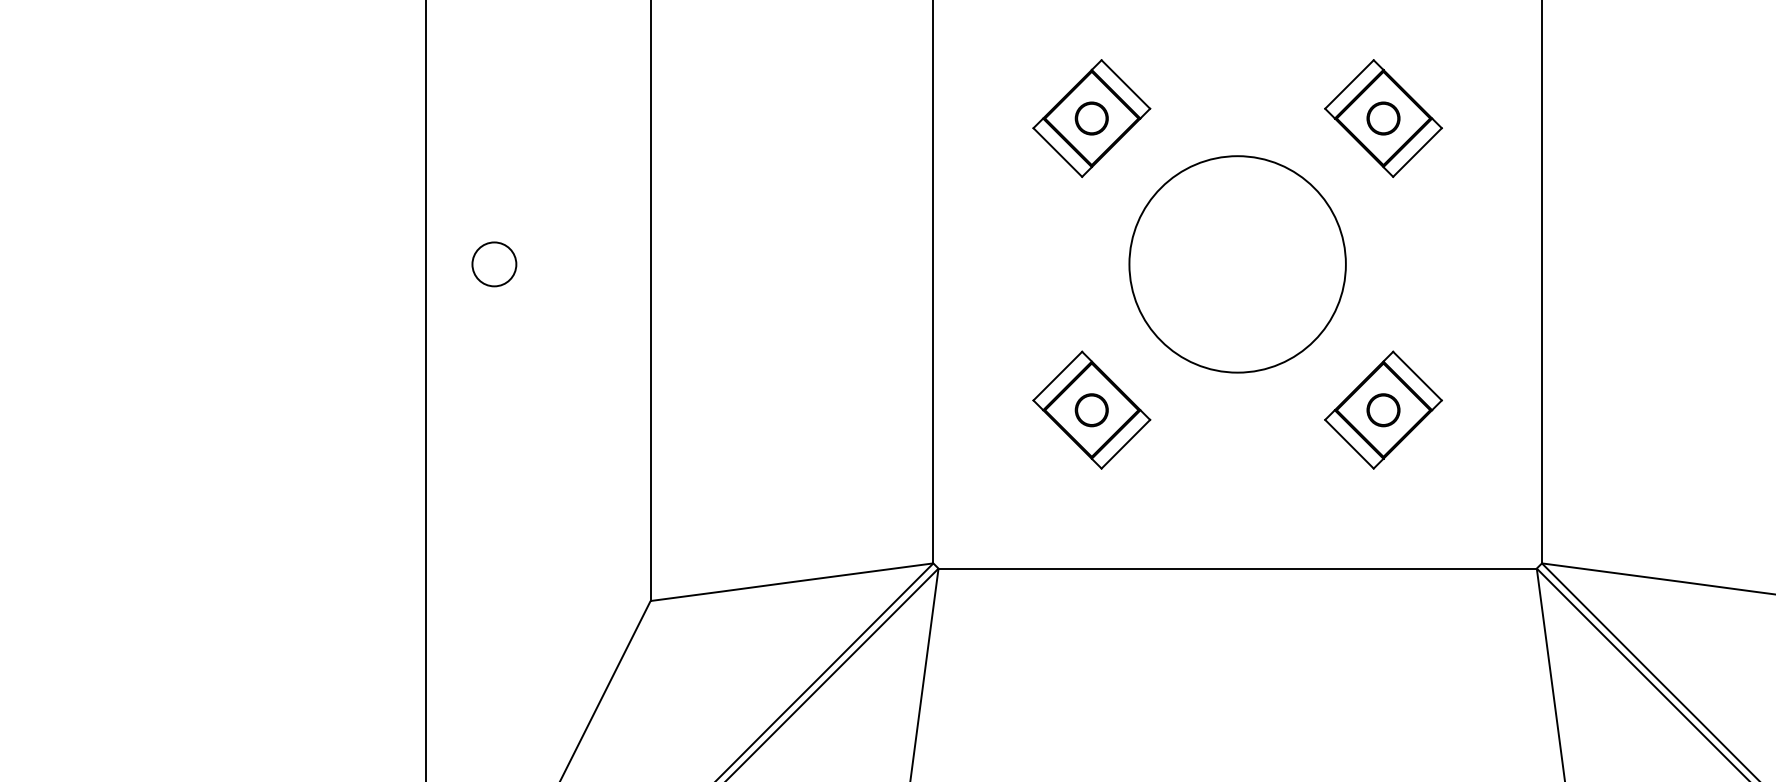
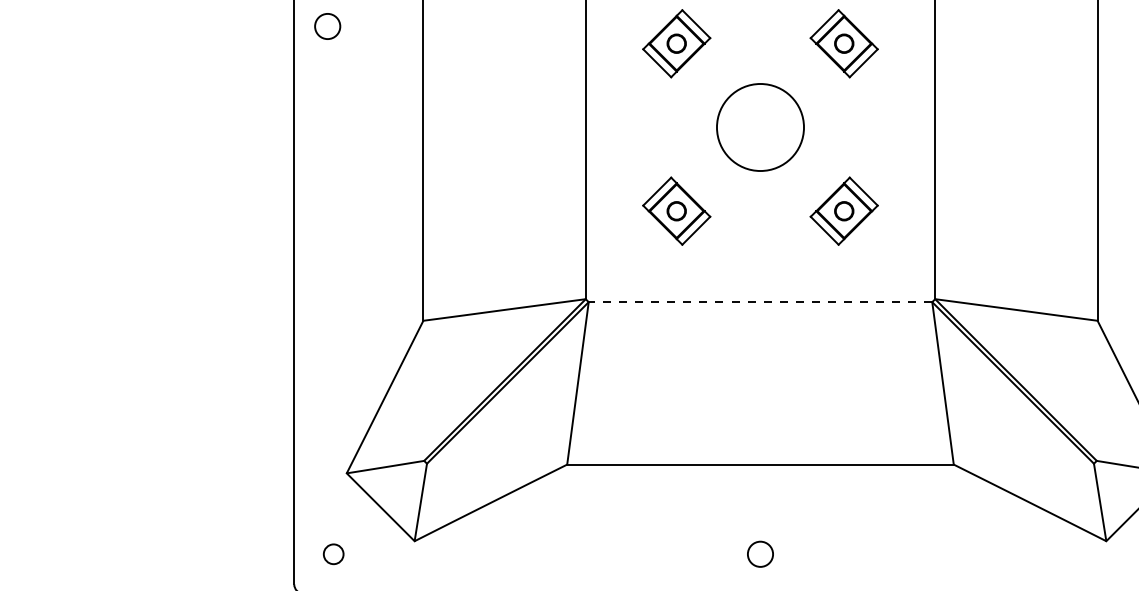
circle: (494, 264) -> (327, 26), moved
circle: (1237, 264) -> (760, 127), size x0.7
line: (1237, 569) -> (760, 302), solid -> dashed

